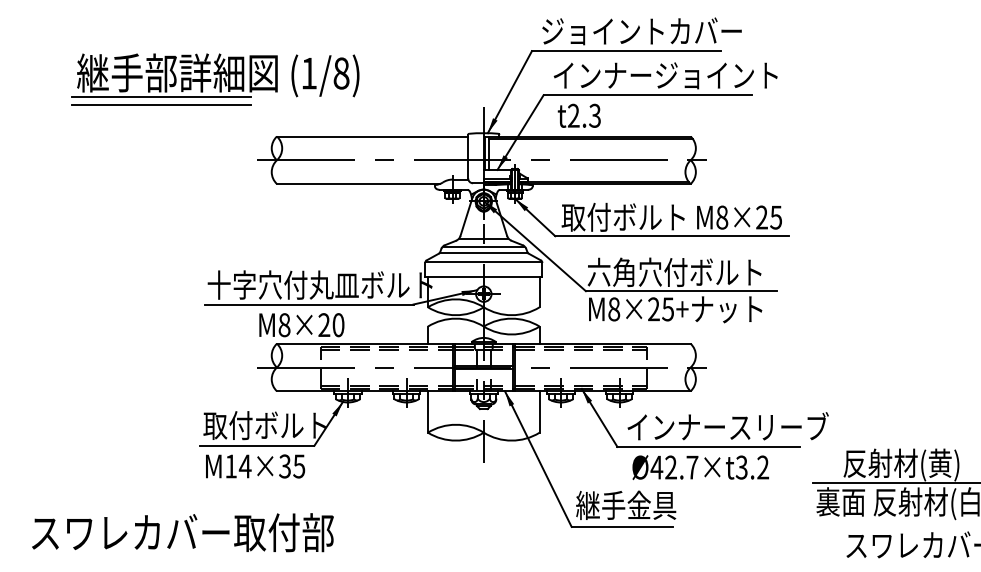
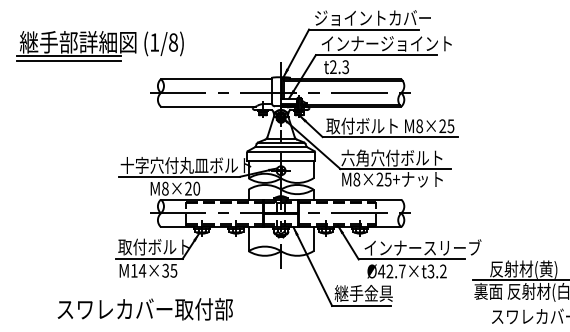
part: (214, 80) -> (99, 46), moved
text: (181, 533) -> (144, 309), moved

